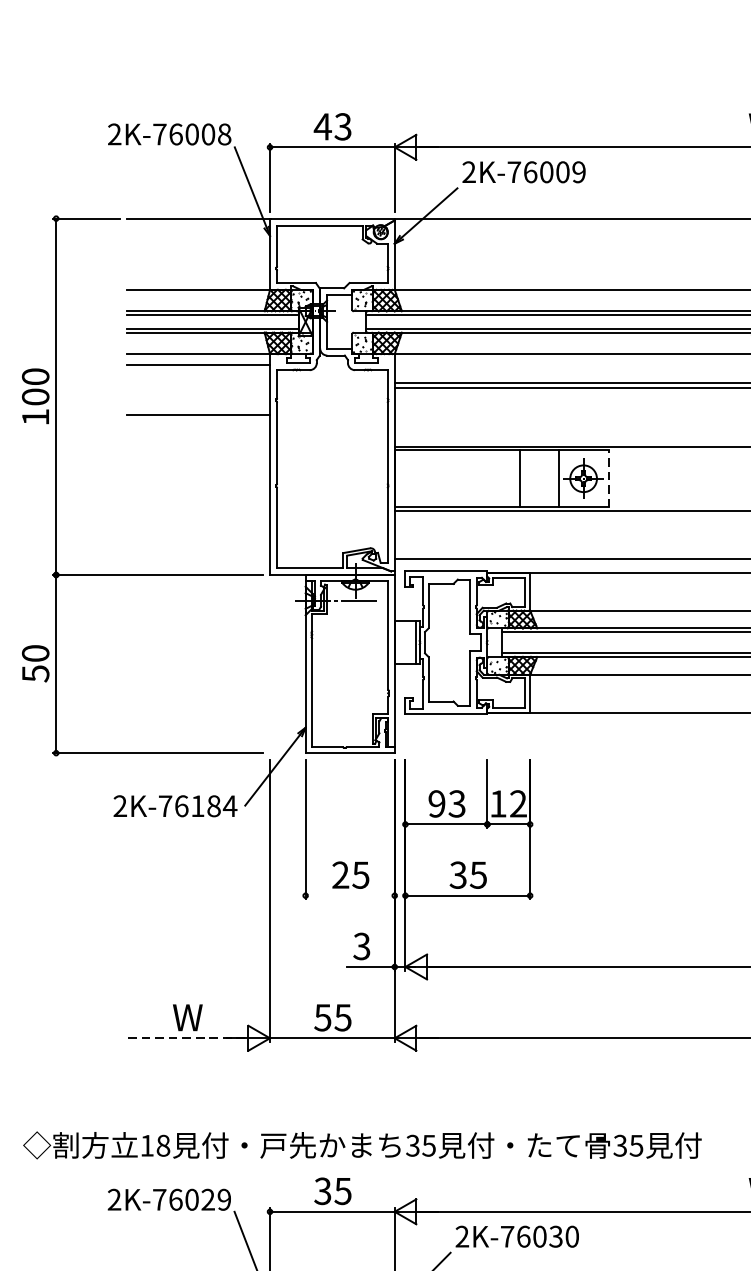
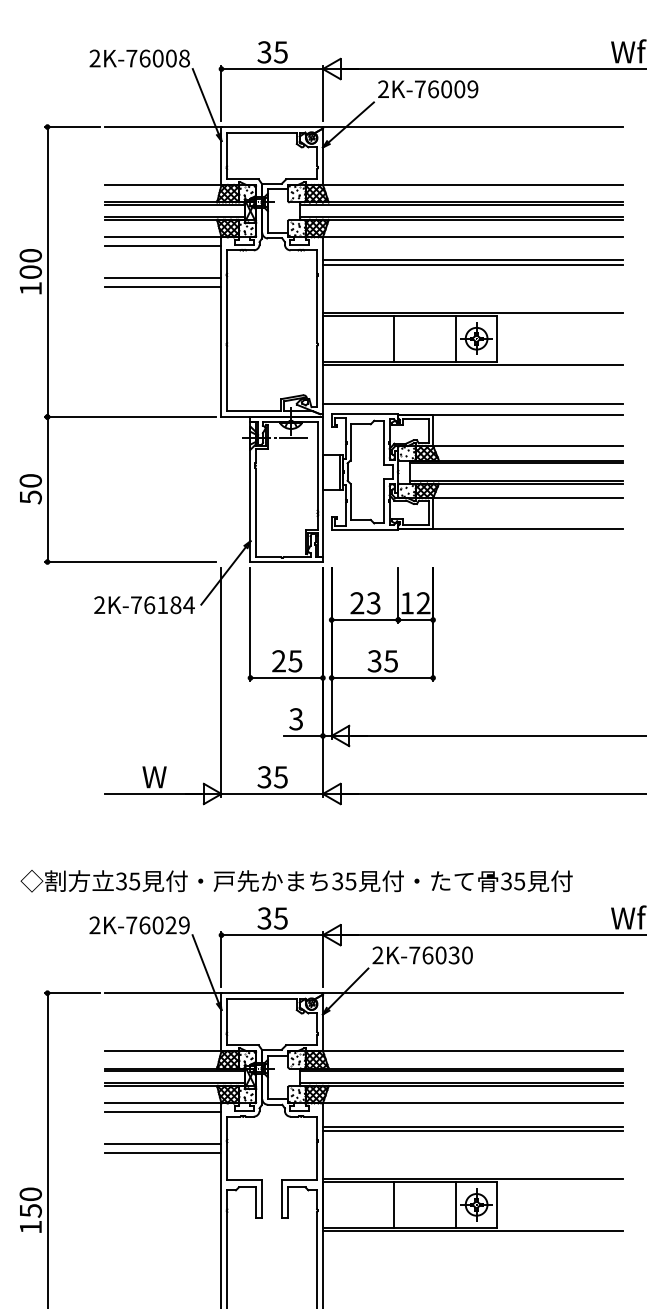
text: (332, 127) -> (272, 52), 43 -> 35
line: (198, 403) -> (163, 277), added
line: (520, 478) -> (394, 338), moved
line: (608, 478) -> (496, 338), dashed -> solid
text: (437, 804) -> (357, 603), 93 -> 23
line: (349, 895) -> (286, 677), added
text: (322, 1016) -> (264, 776), 55 -> 35
line: (186, 1037) -> (153, 793), dashed -> solid
text: (155, 1145) -> (128, 881), 18 -> 35

